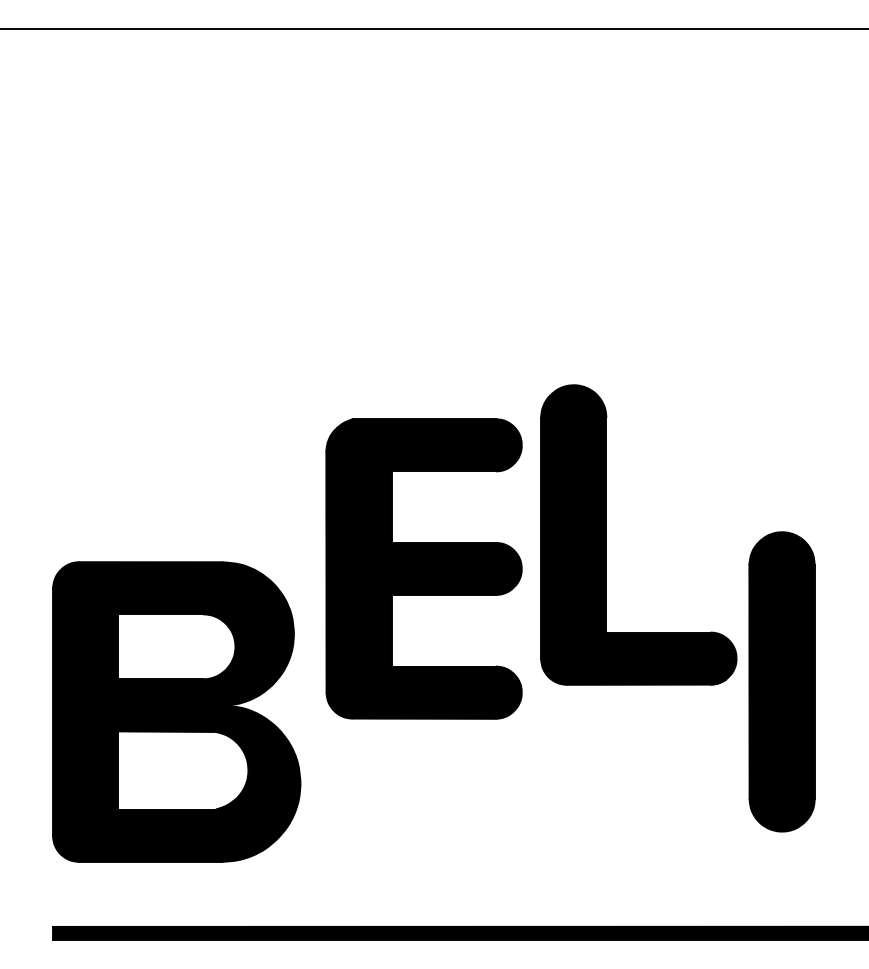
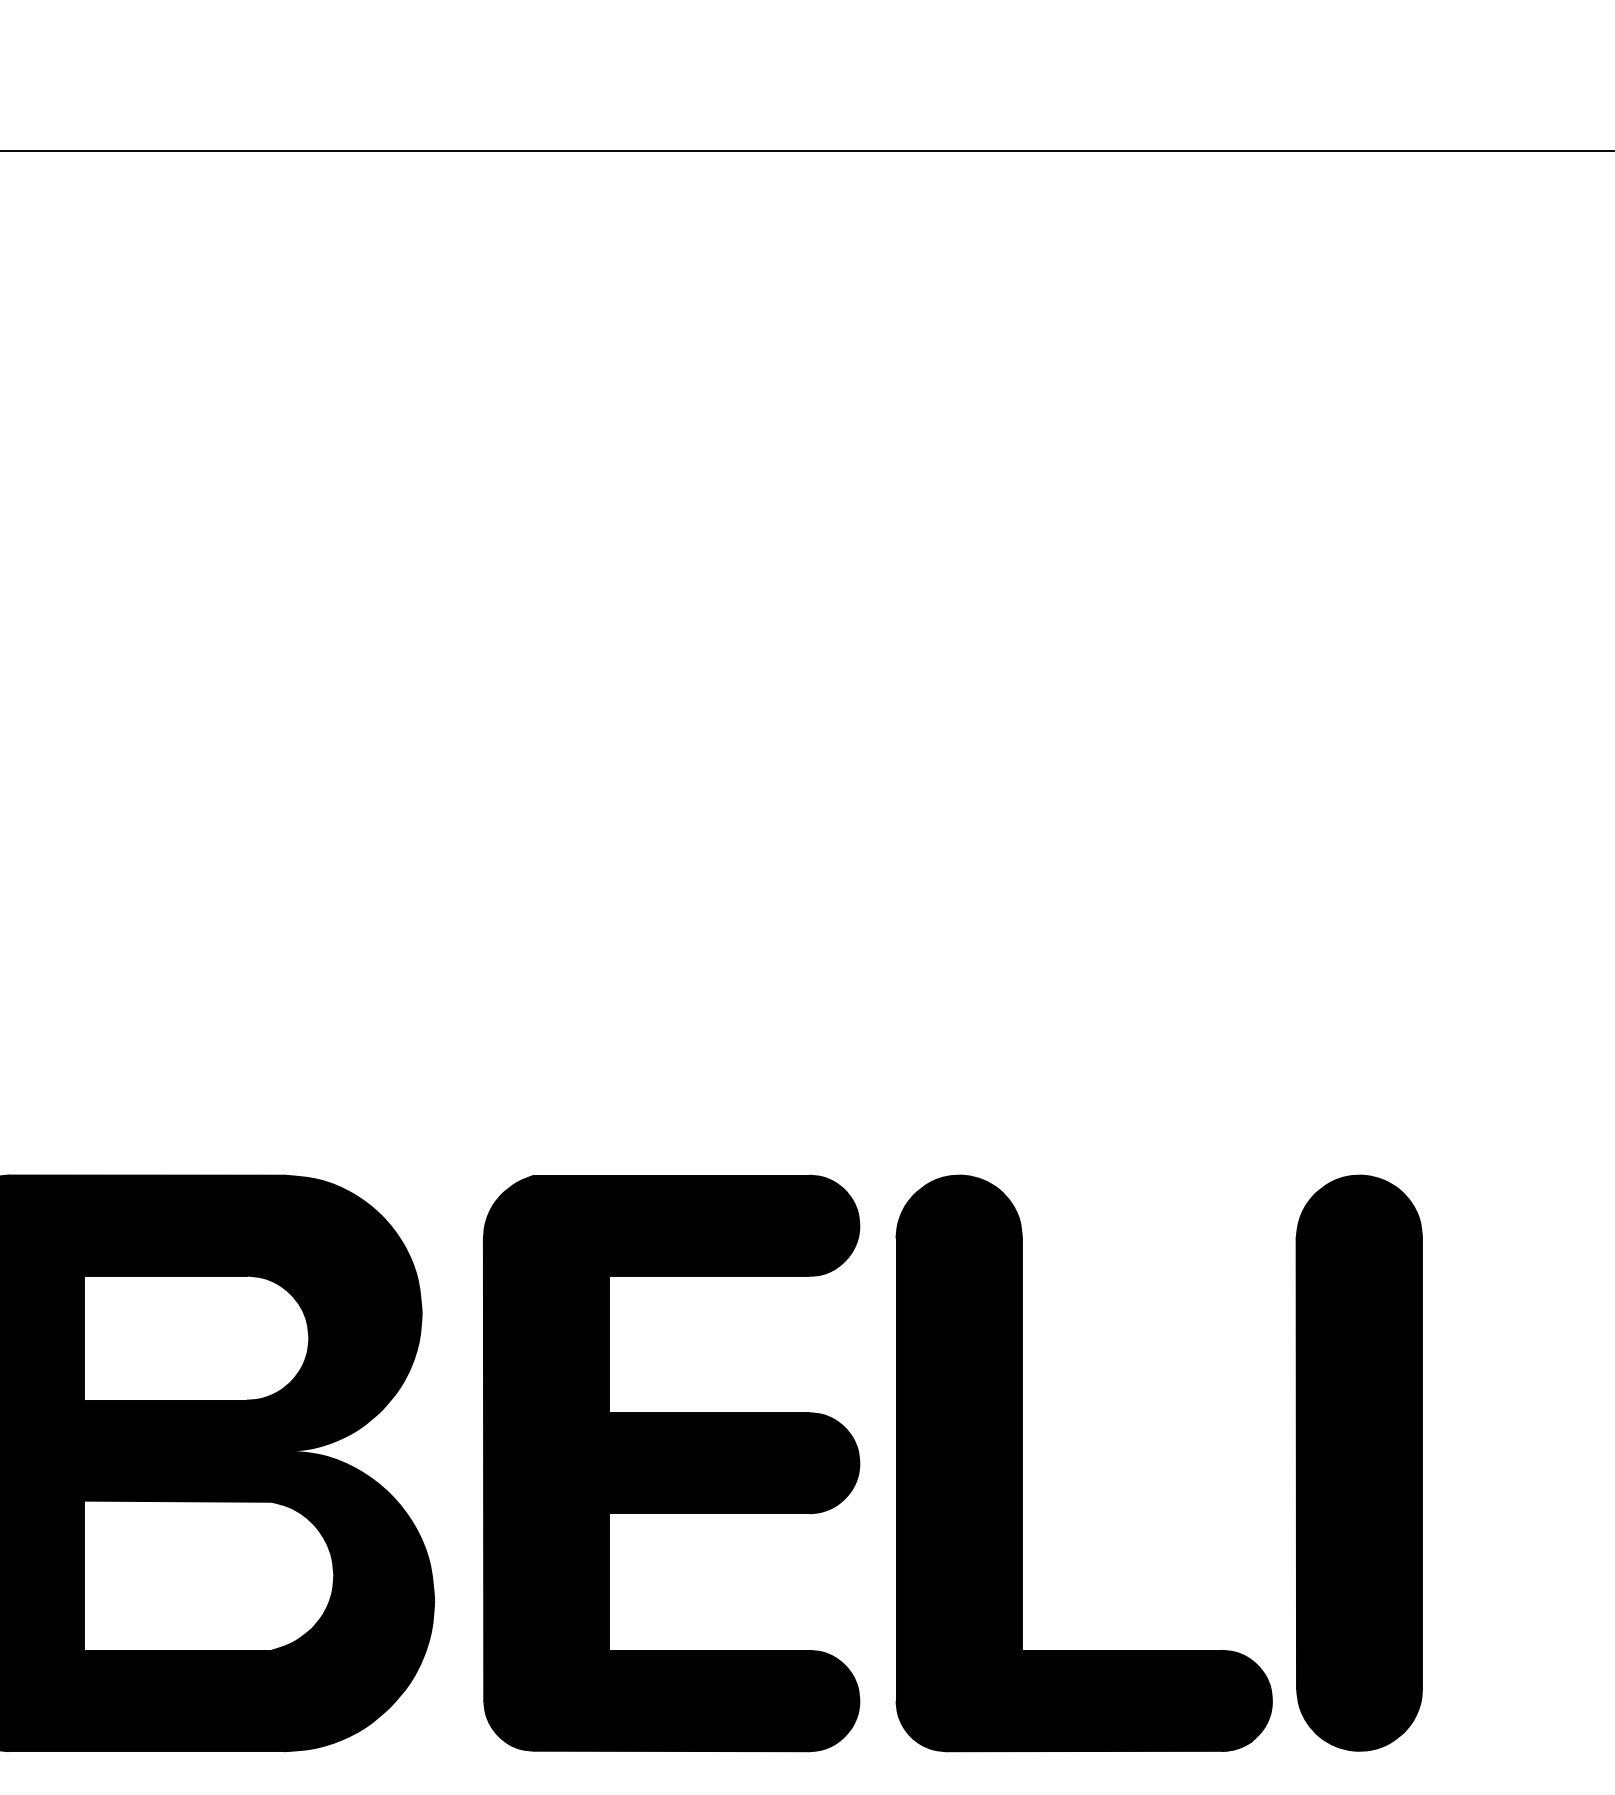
part: (606, 534) -> (1022, 1462), moved
part: (423, 568) -> (670, 1462), moved
part: (781, 681) -> (1358, 1462), moved

